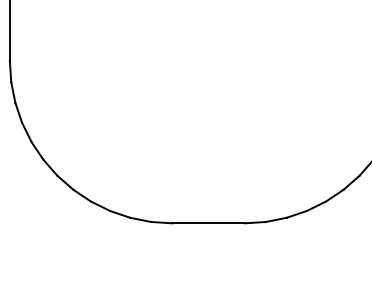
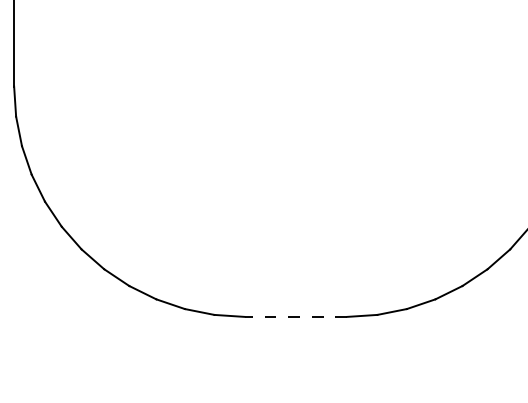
line: (208, 223) -> (295, 317), solid -> dashed

